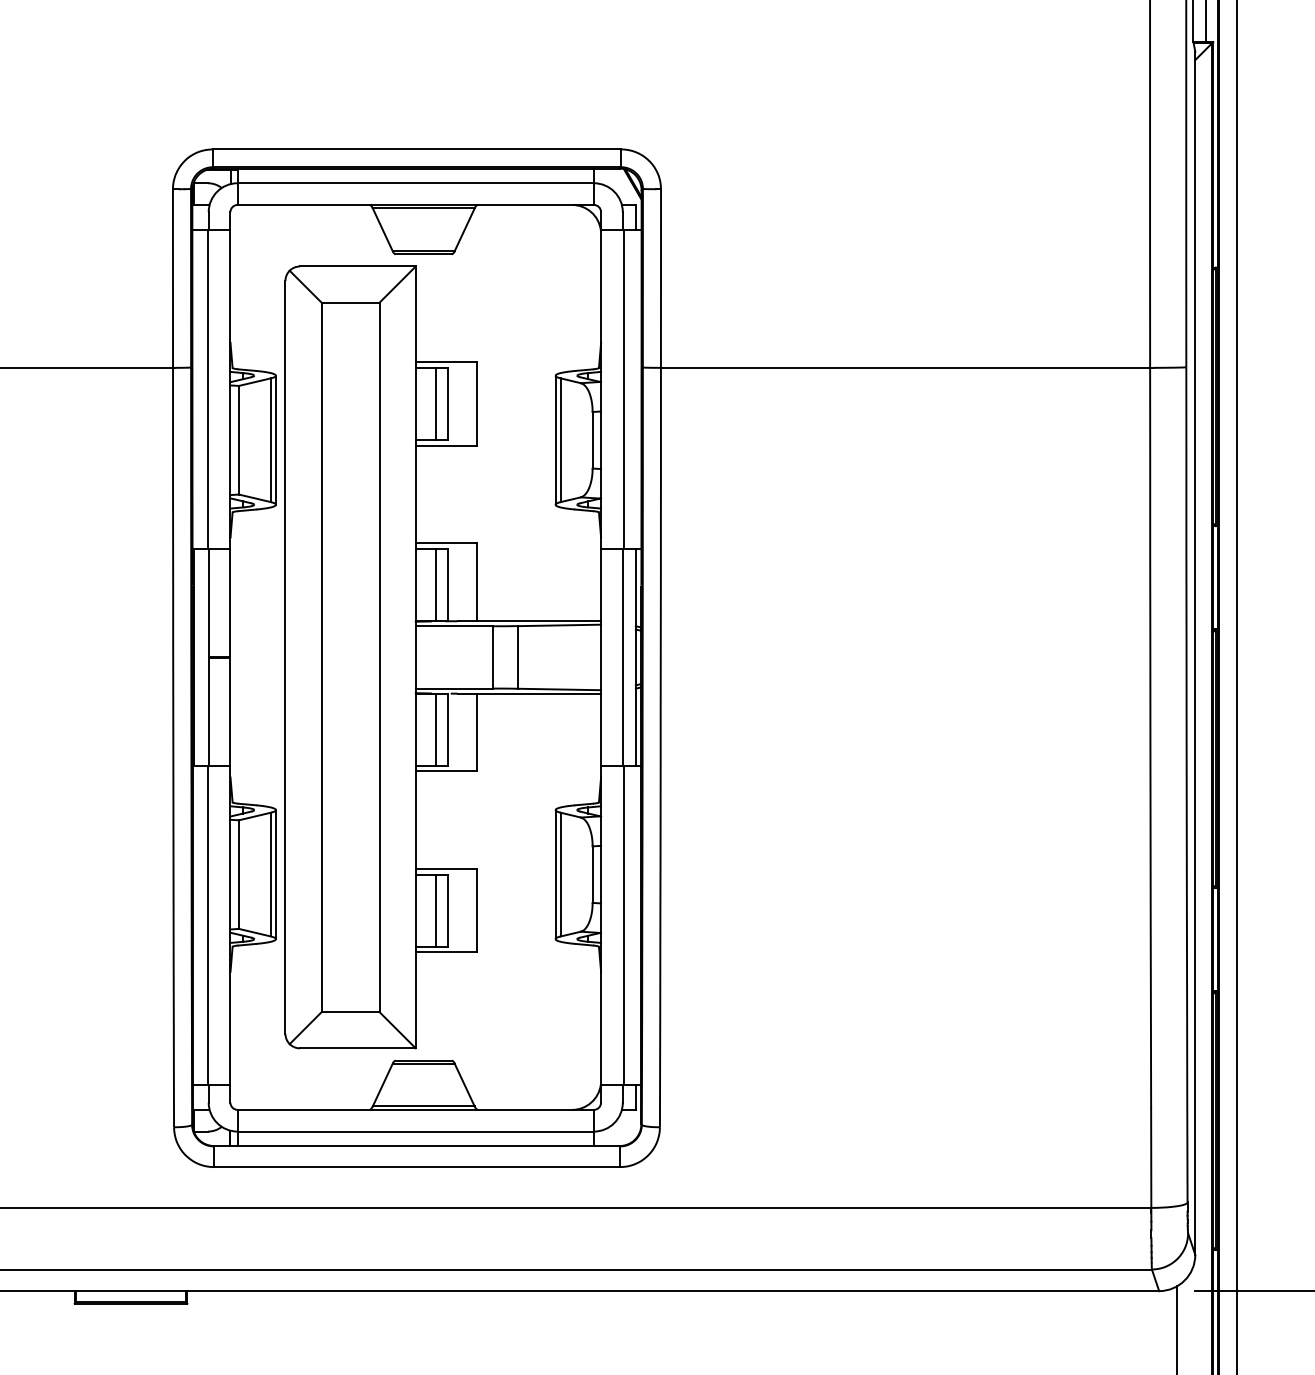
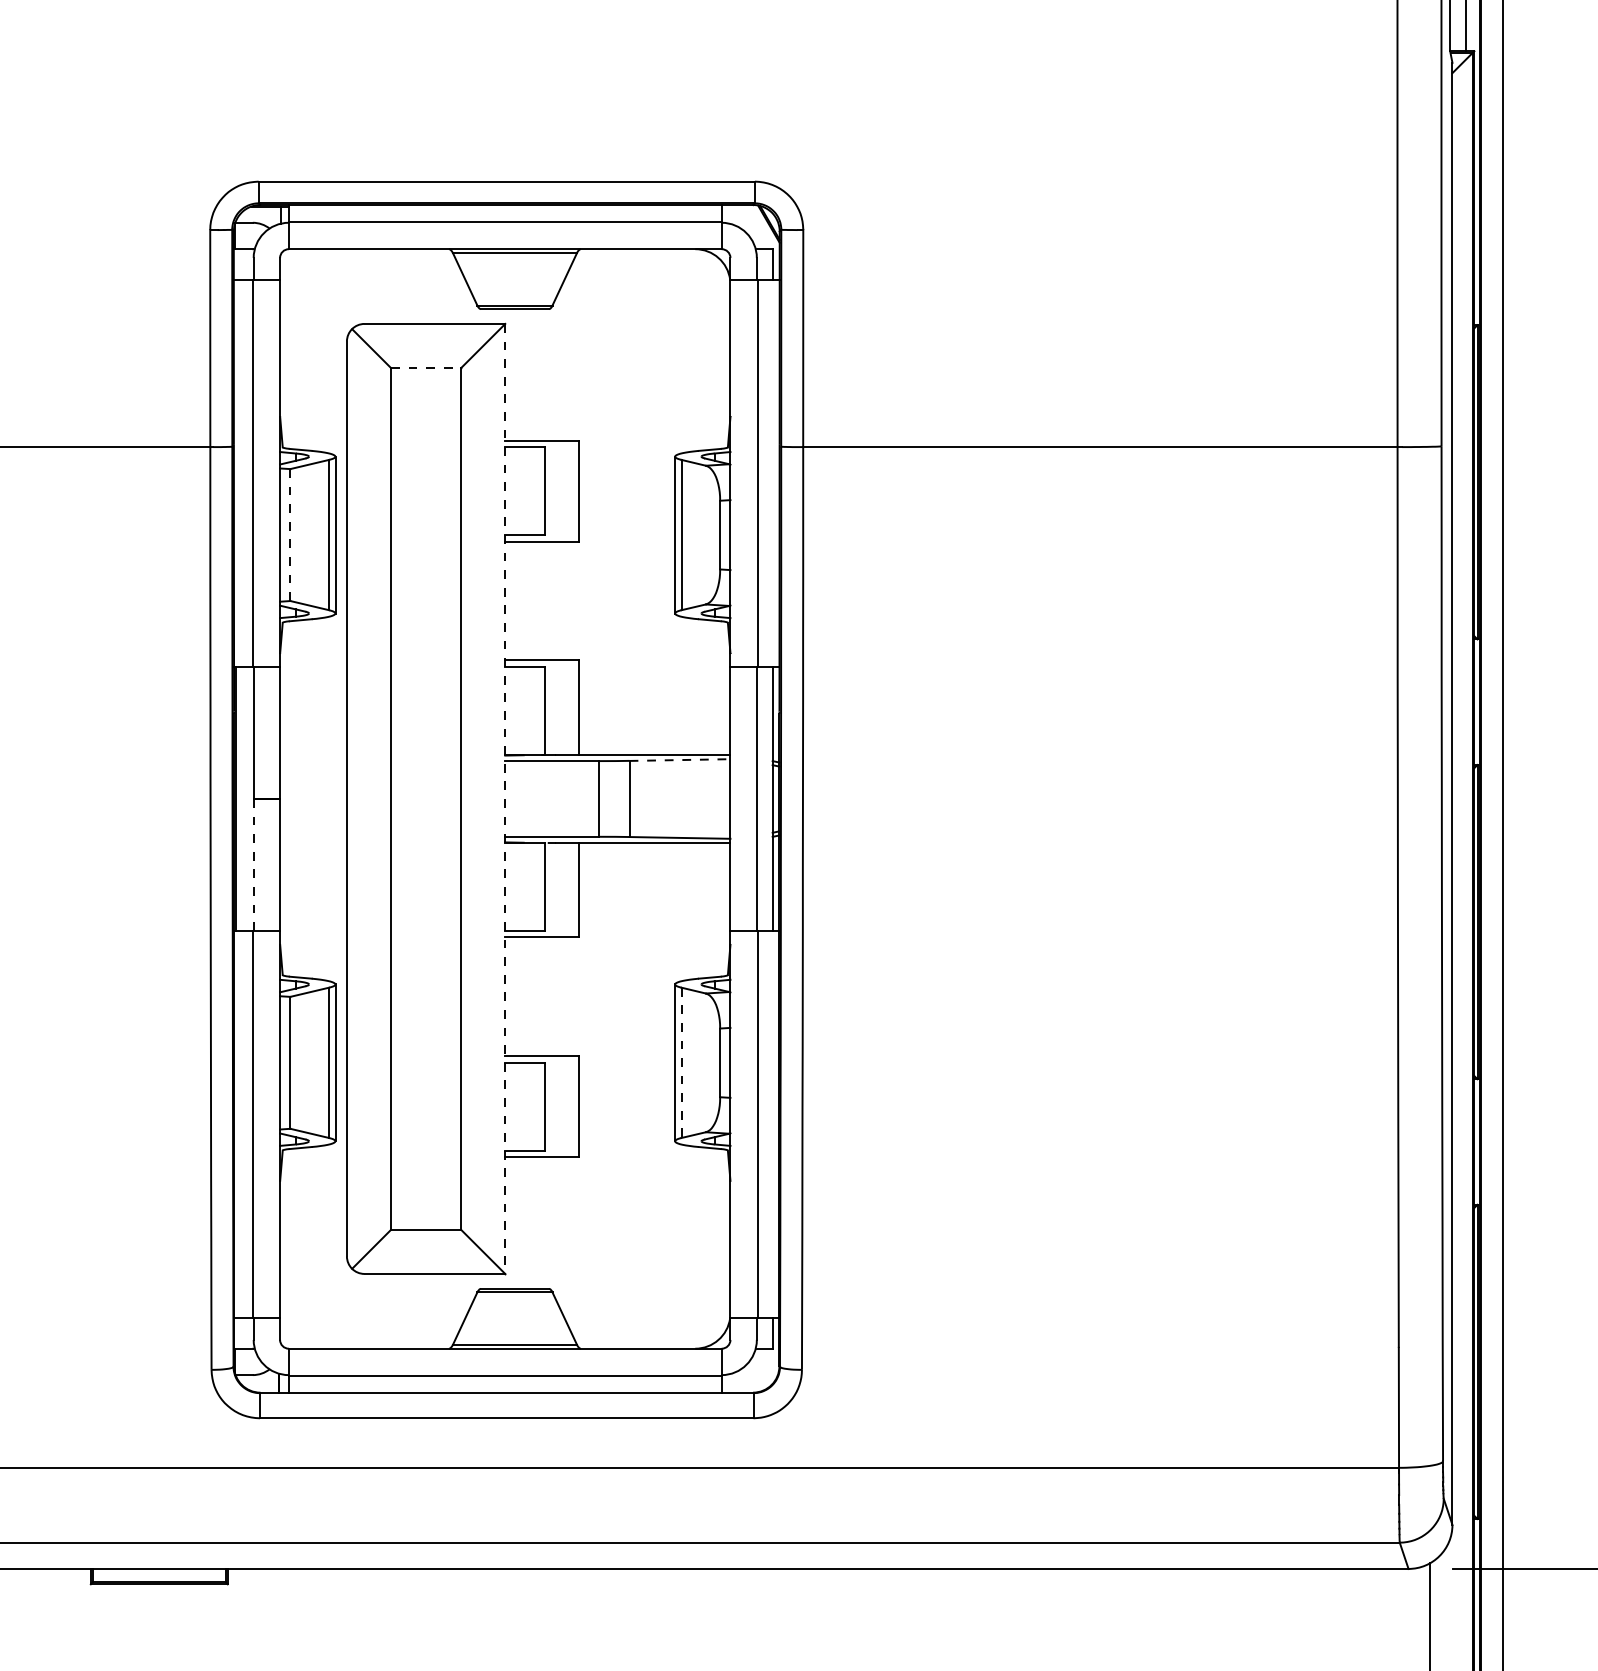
line: (350, 302) -> (426, 367), solid -> dashed
line: (435, 404) -> (529, 491), removed
line: (239, 440) -> (290, 535), solid -> dashed
line: (435, 584) -> (529, 710), removed
line: (559, 625) -> (680, 760), solid -> dashed
line: (415, 657) -> (505, 799), solid -> dashed
line: (208, 712) -> (253, 865), solid -> dashed
line: (435, 729) -> (529, 886), removed
line: (560, 875) -> (681, 1063), solid -> dashed
line: (435, 910) -> (529, 1106), removed

